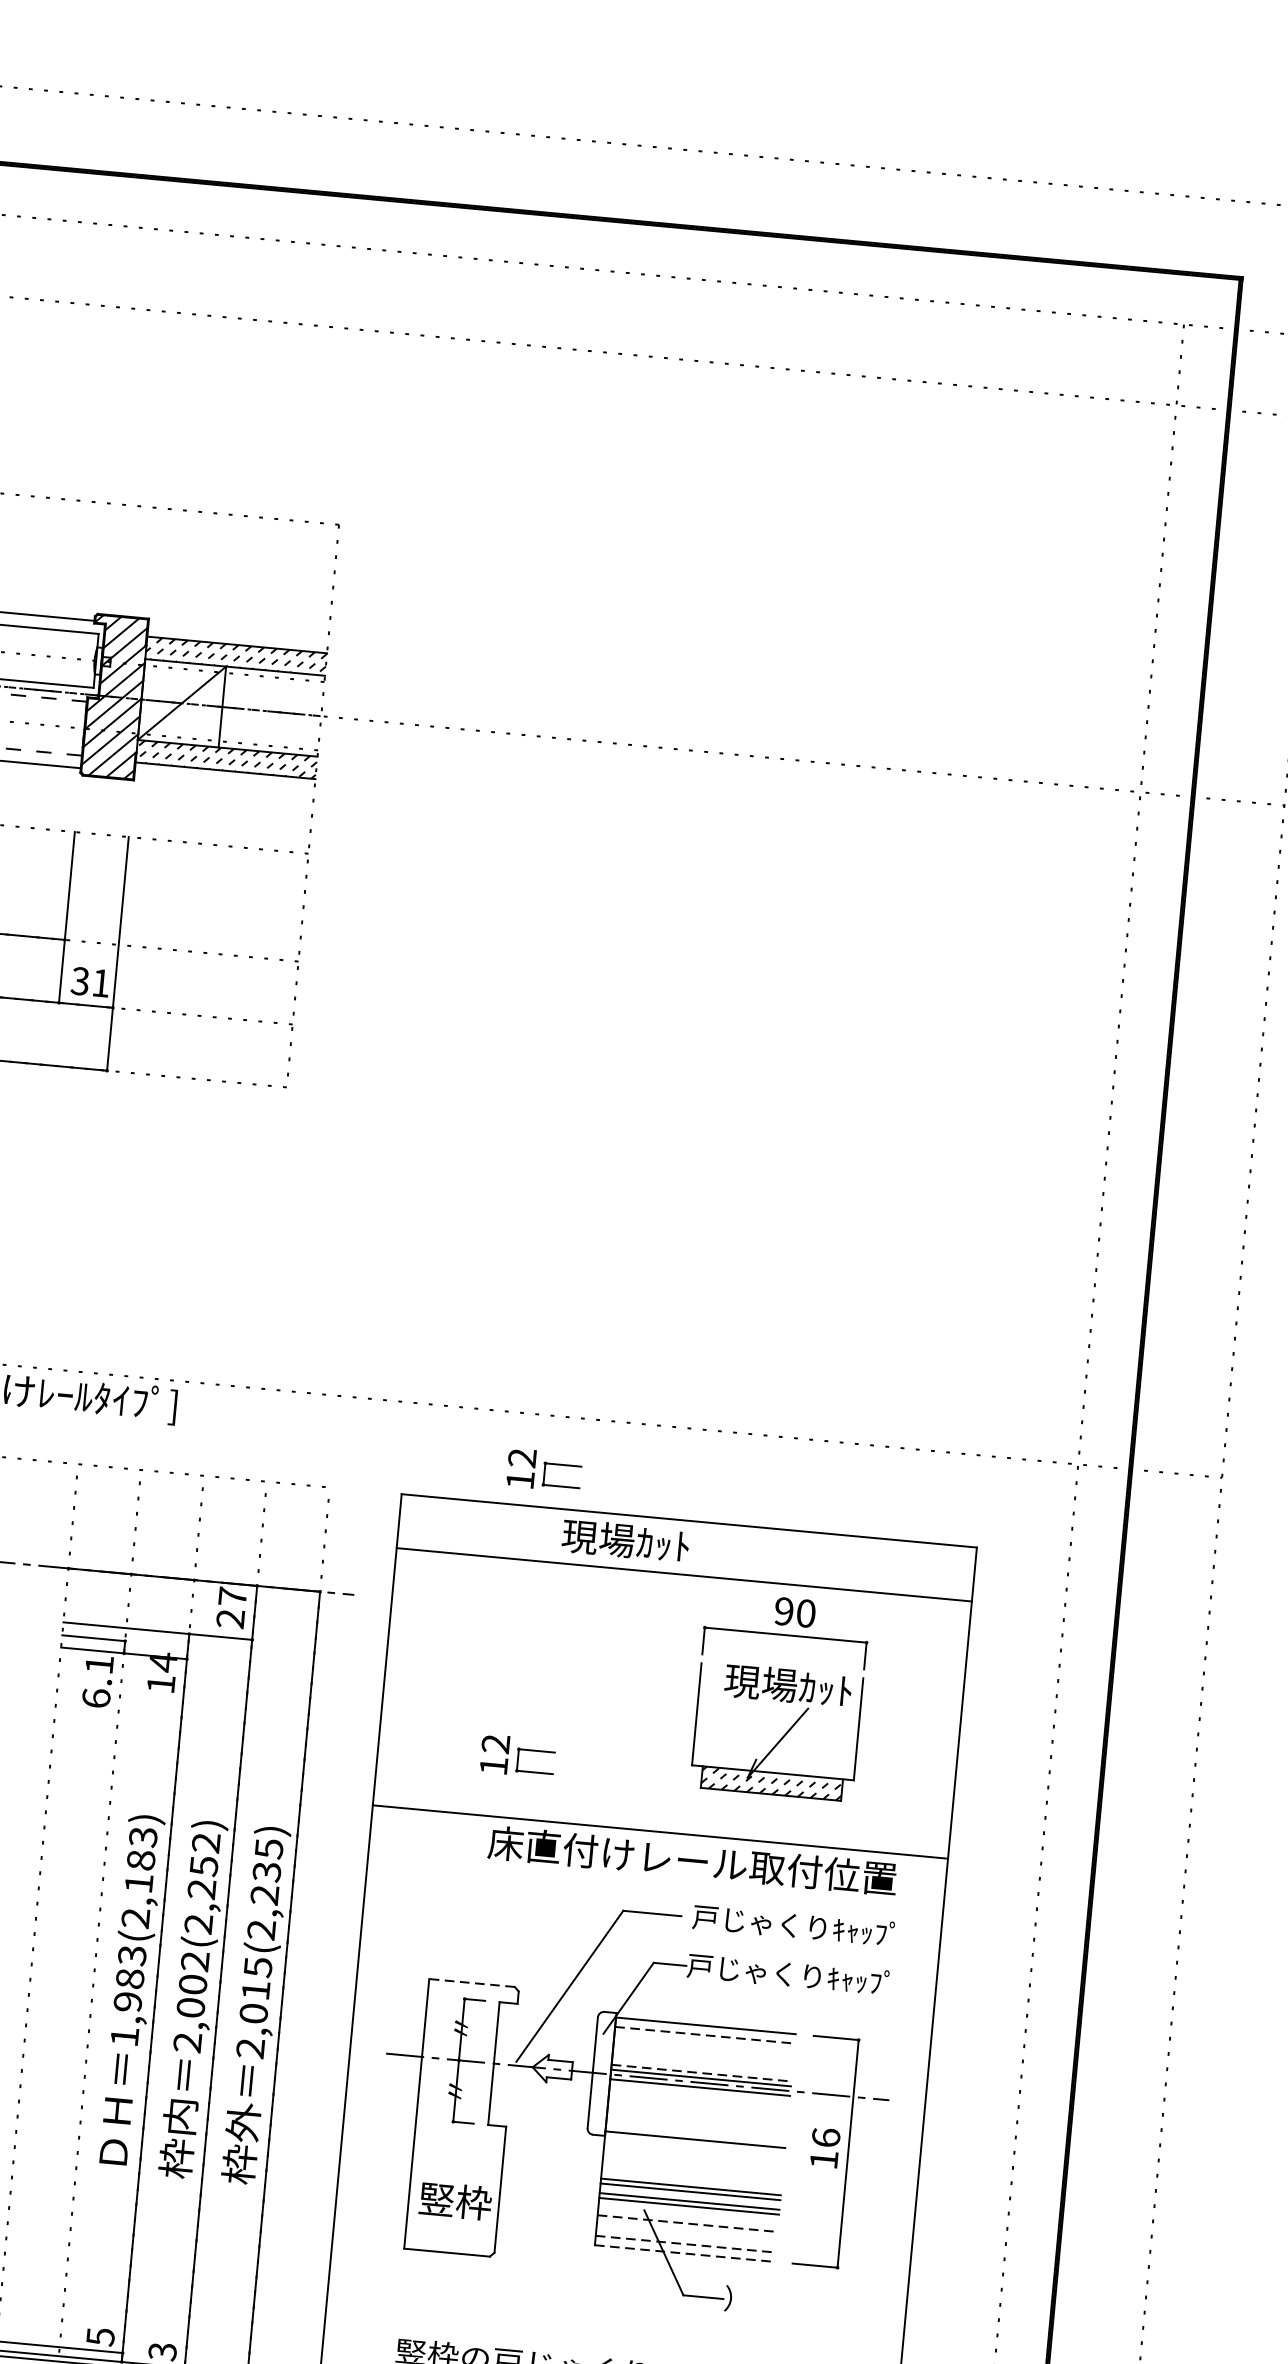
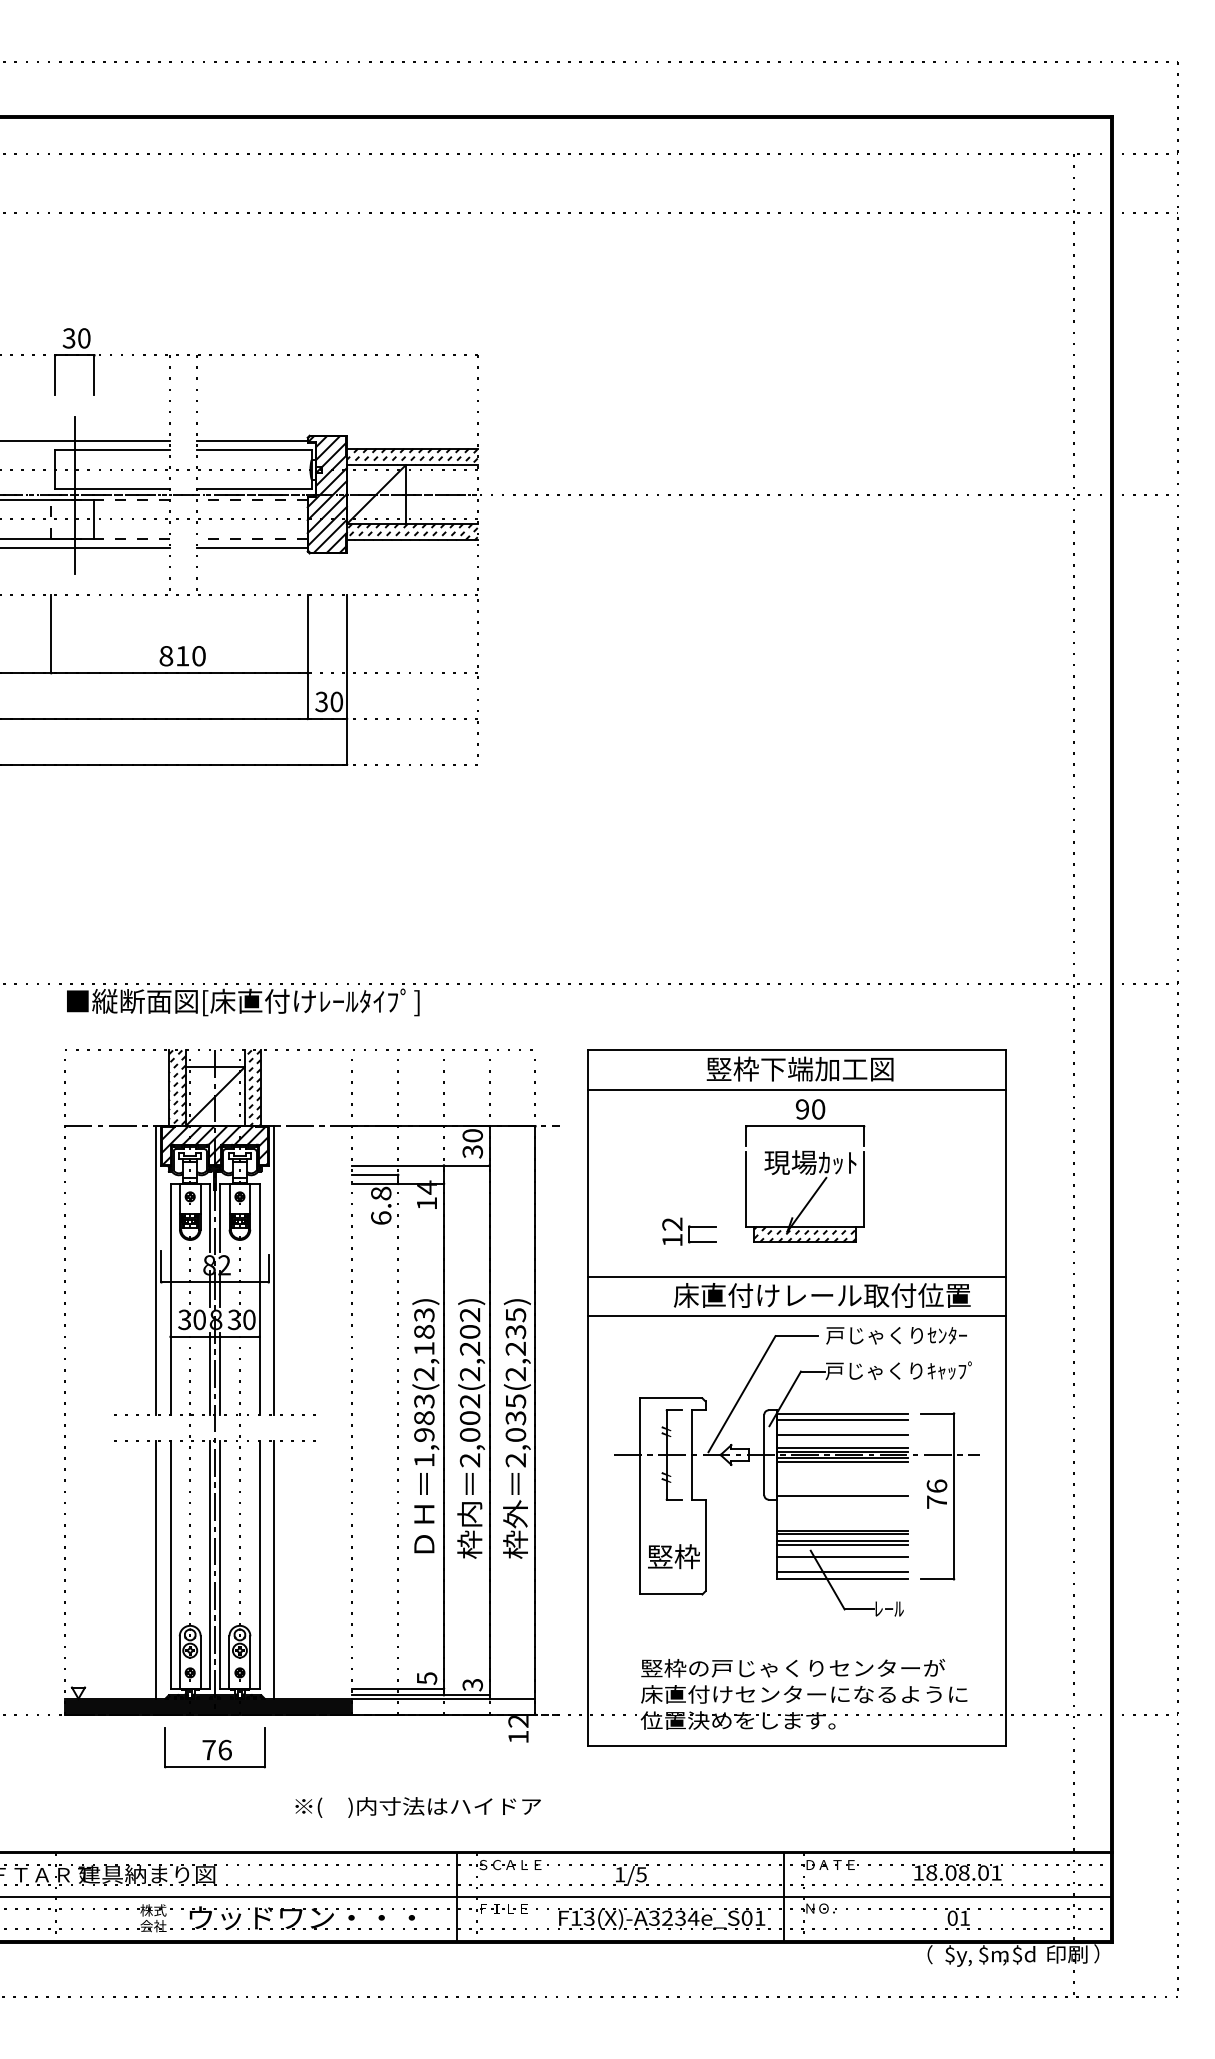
text: (100, 982) -> (336, 701), 31 -> 30
part: (544, 1470) -> (689, 1023), removed
text: (690, 1546) -> (799, 1068), 現場ｶｯﾄ -> 竪枠下端加工図
text: (231, 1607) -> (472, 1143), 27 -> 30
text: (99, 1664) -> (381, 1193), 6.1 -> 6.8
part: (780, 1695) -> (805, 1170), moved
text: (203, 1866) -> (469, 1332), 2,002(2,252) -> 2,002(2,202)
line: (654, 1886) -> (796, 1316), added
text: (862, 1930) -> (949, 1334), 戸じゃくりｷｬｯﾌﾟ -> 戸じゃくりｾﾝﾀｰ
line: (470, 1983) -> (670, 1398), dashed -> solid
text: (255, 1990) -> (515, 1418), 2,015(2,235) -> 2,035(2,235)
line: (705, 2035) -> (843, 1420), dashed -> solid
line: (702, 2055) -> (842, 1435), added
line: (702, 2072) -> (843, 1447), dashed -> solid
line: (699, 2093) -> (842, 1462), added
text: (823, 2158) -> (936, 1501), 16 -> 76
line: (688, 2223) -> (843, 1557), dashed -> solid
line: (686, 2244) -> (843, 1572), dashed -> solid
line: (685, 2254) -> (843, 1579), dashed -> solid
text: (745, 2299) -> (889, 1608), ） -> ﾚｰﾙ

